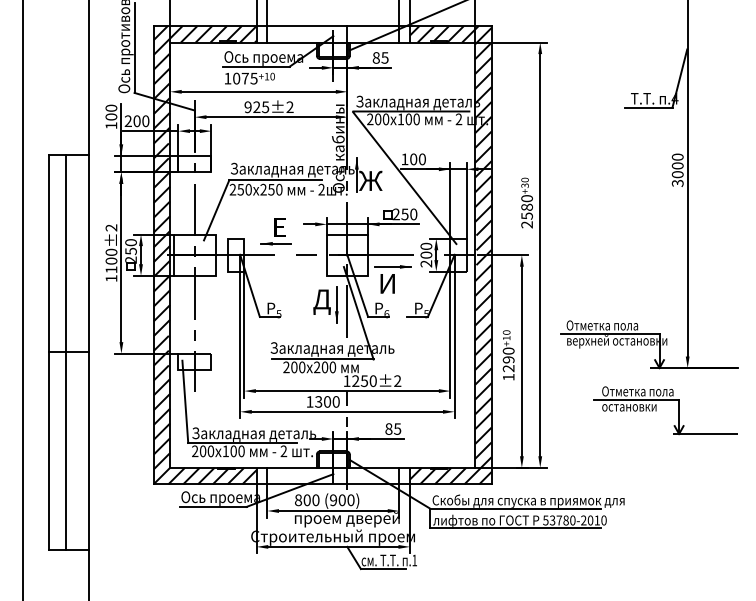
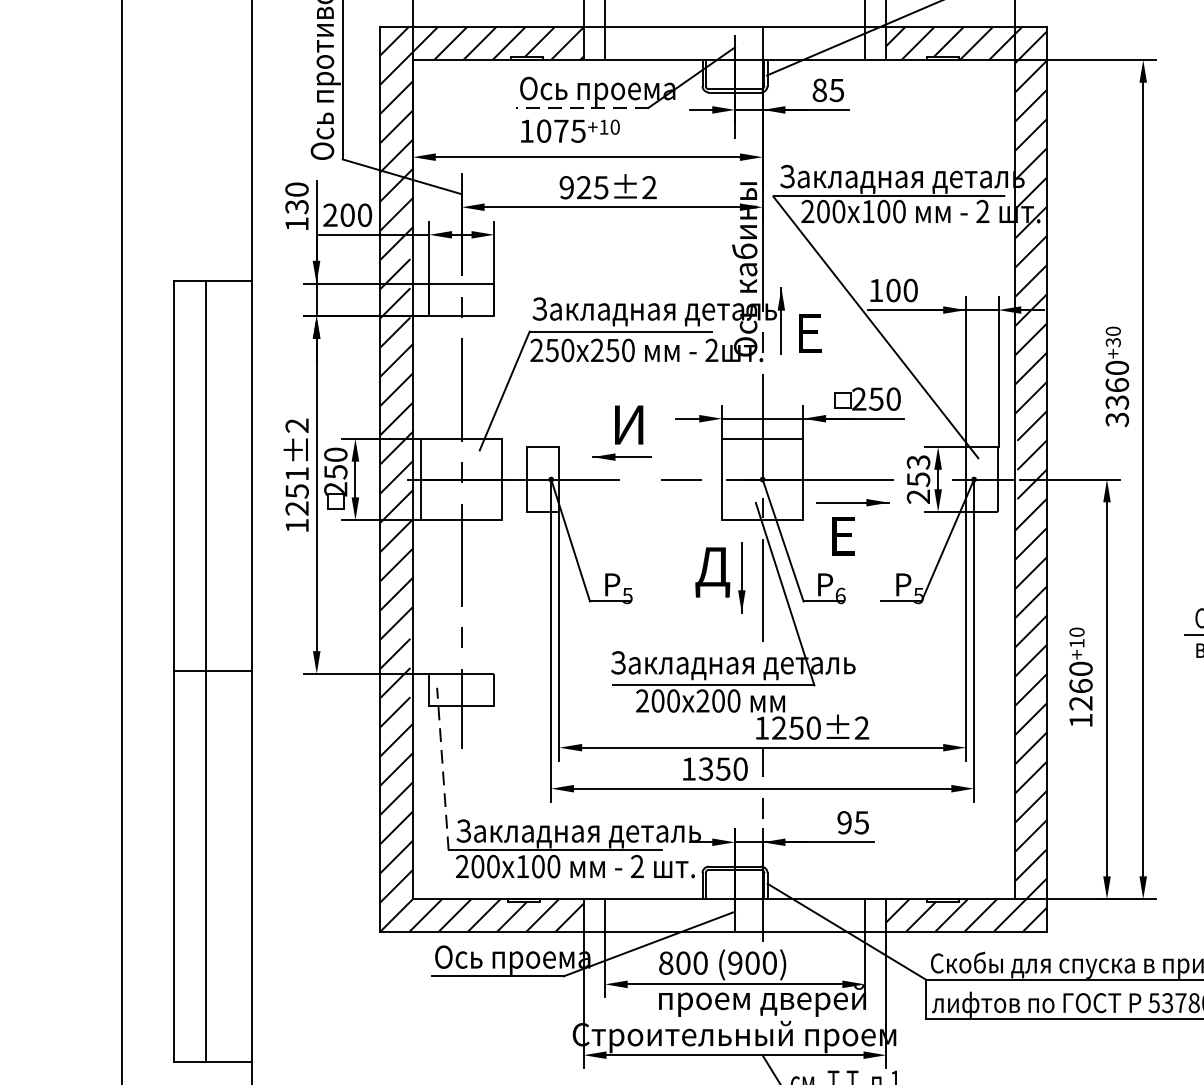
line: (255, 66) -> (581, 107), solid -> dashed
text: (111, 116) -> (297, 205), 100 -> 130
text: (370, 180) -> (808, 332), Ж -> Е
text: (526, 215) -> (1116, 401), 2580 -> 3360
text: (279, 227) -> (628, 424), Е -> И
text: (426, 250) -> (918, 470), 200 -> 253
text: (111, 260) -> (297, 490), 1100±2 -> 1251±2
text: (387, 283) -> (841, 535), И -> Е
text: (508, 359) -> (1080, 685), 1290 -> 1260
line: (185, 401) -> (443, 768), solid -> dashed
text: (327, 401) -> (723, 768), 1300 -> 1350
text: (388, 428) -> (843, 821), 85 -> 95

